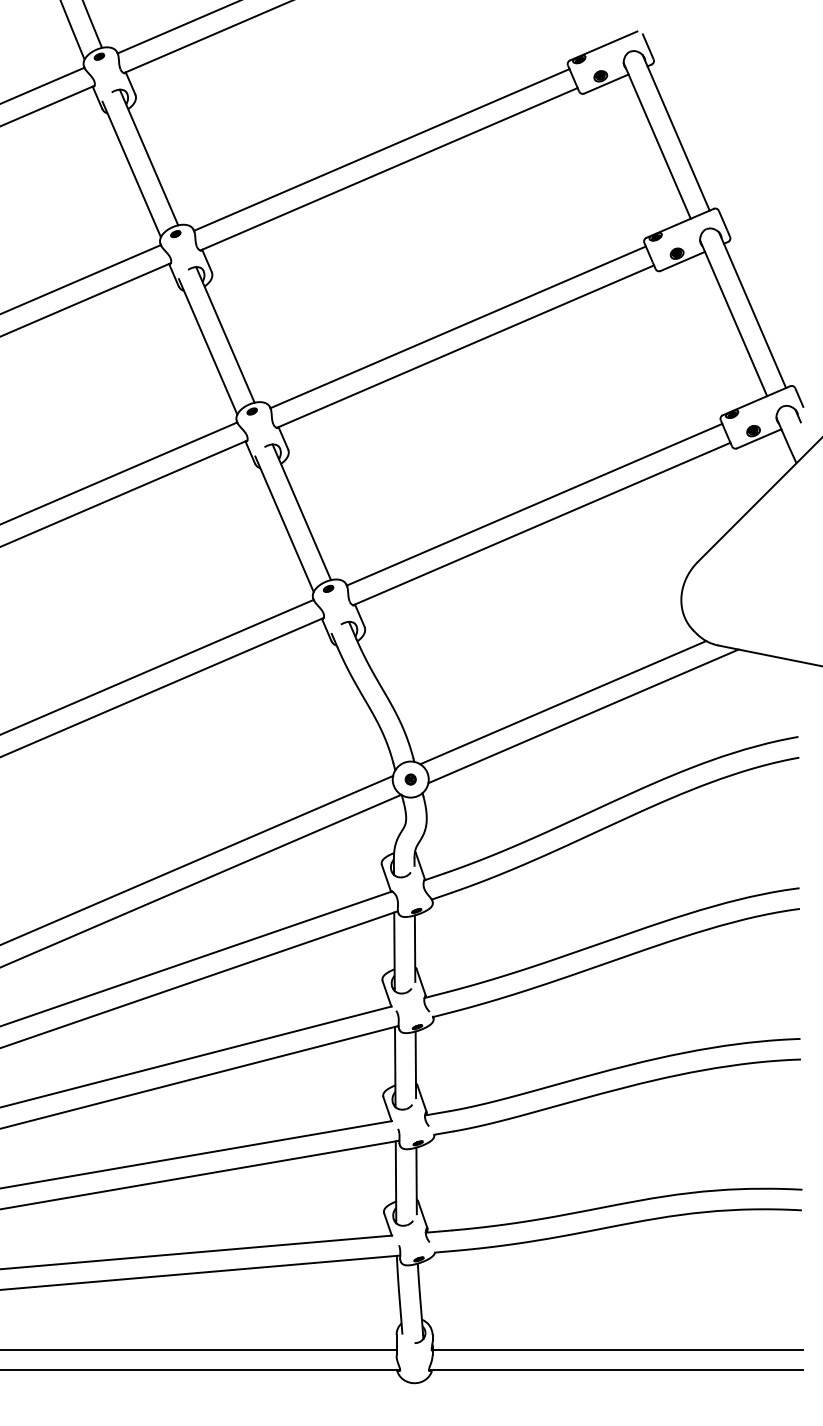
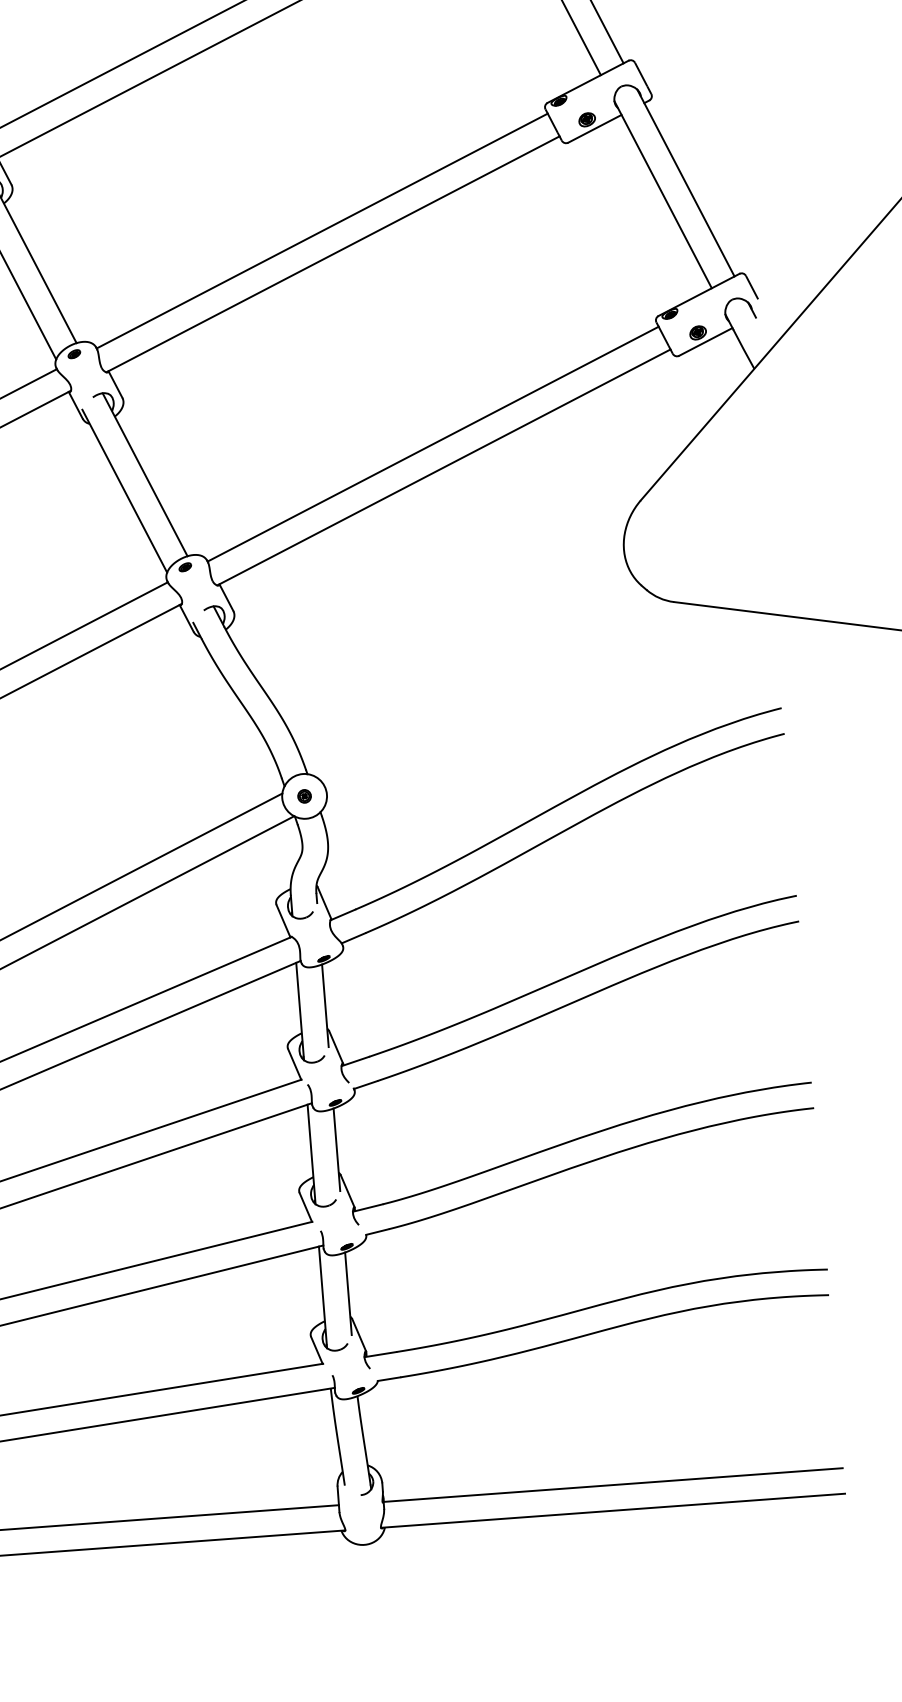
line: (563, 702) -> (487, 686), removed
line: (583, 716) -> (513, 702), removed

